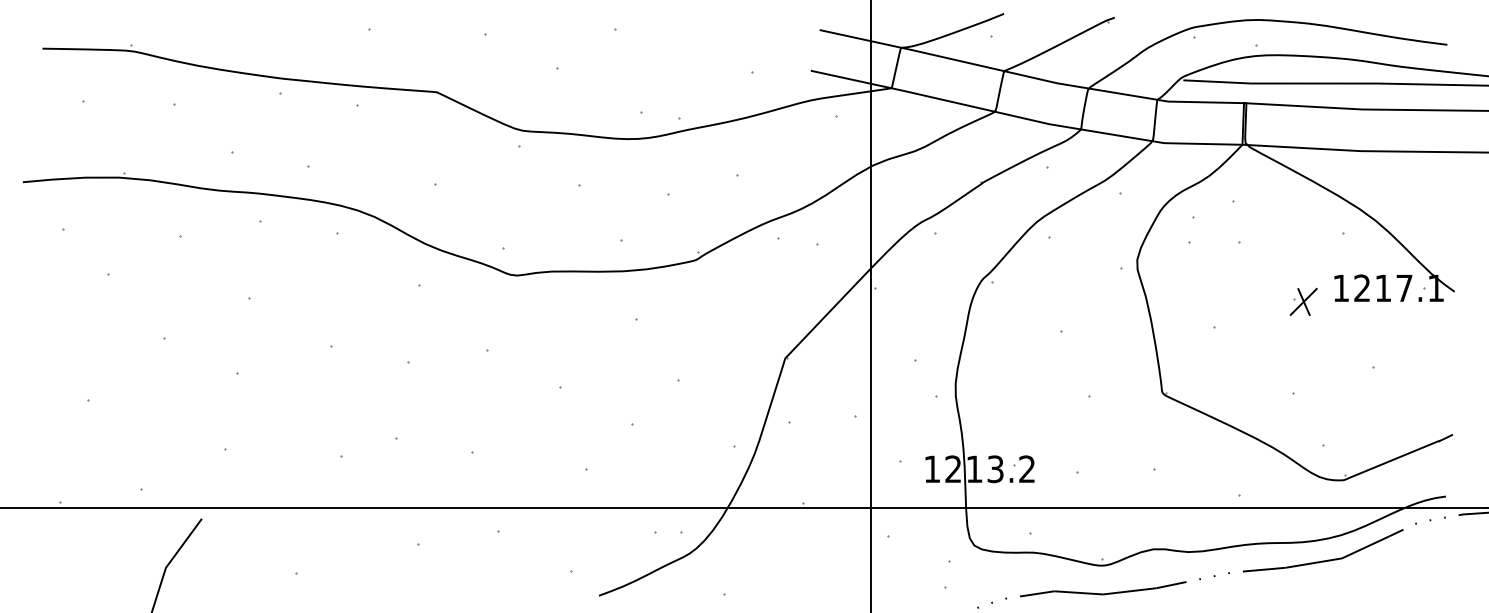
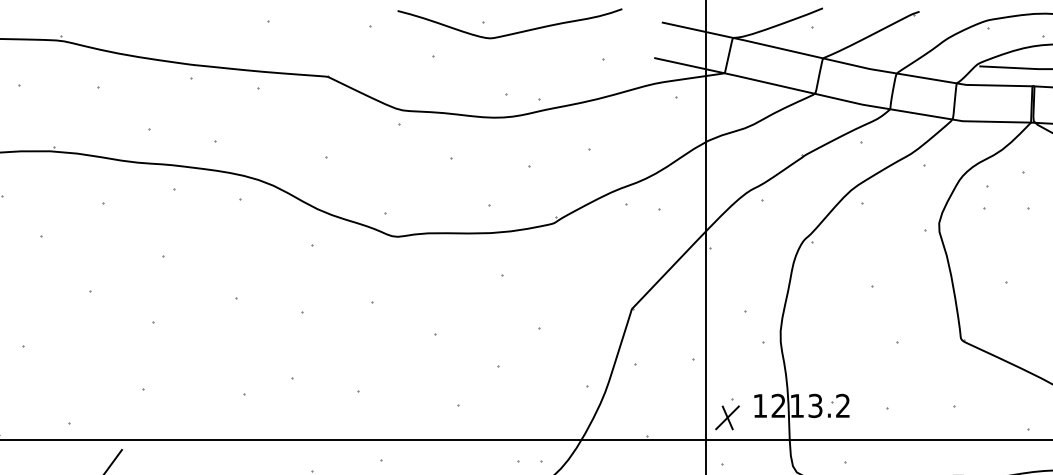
curve: (646, 42) -> (510, 33), added
part: (894, 482) -> (727, 417), added

